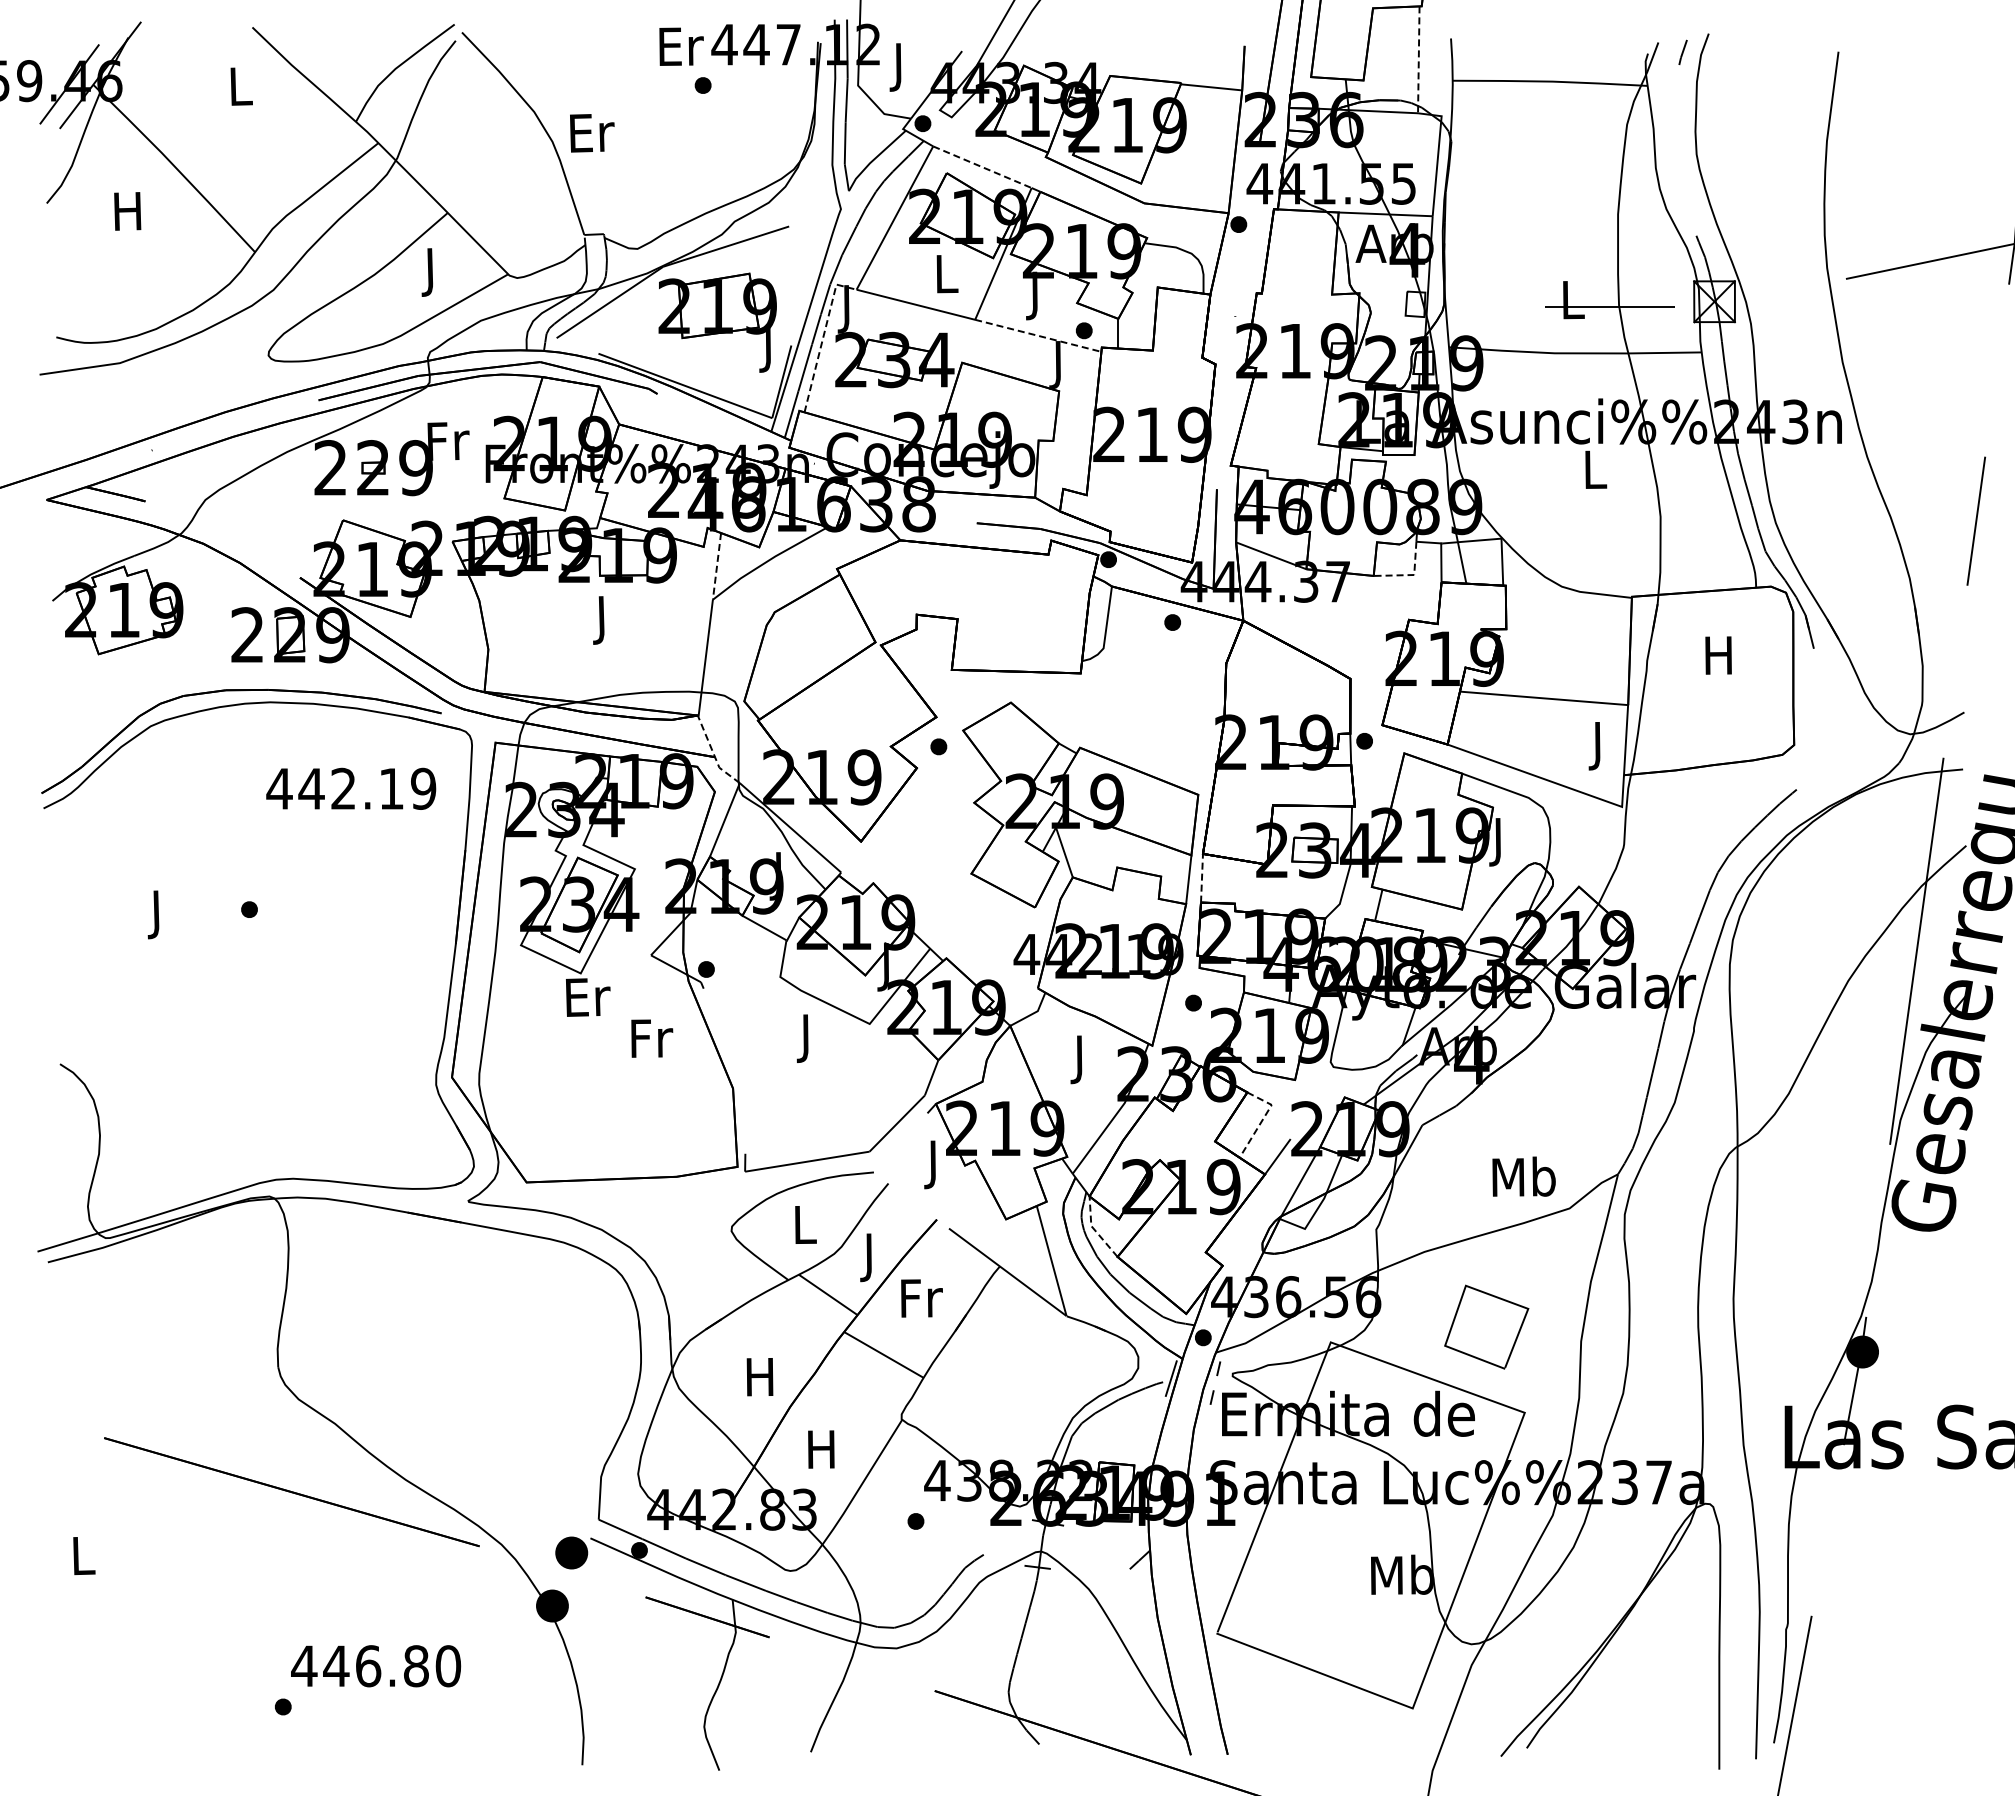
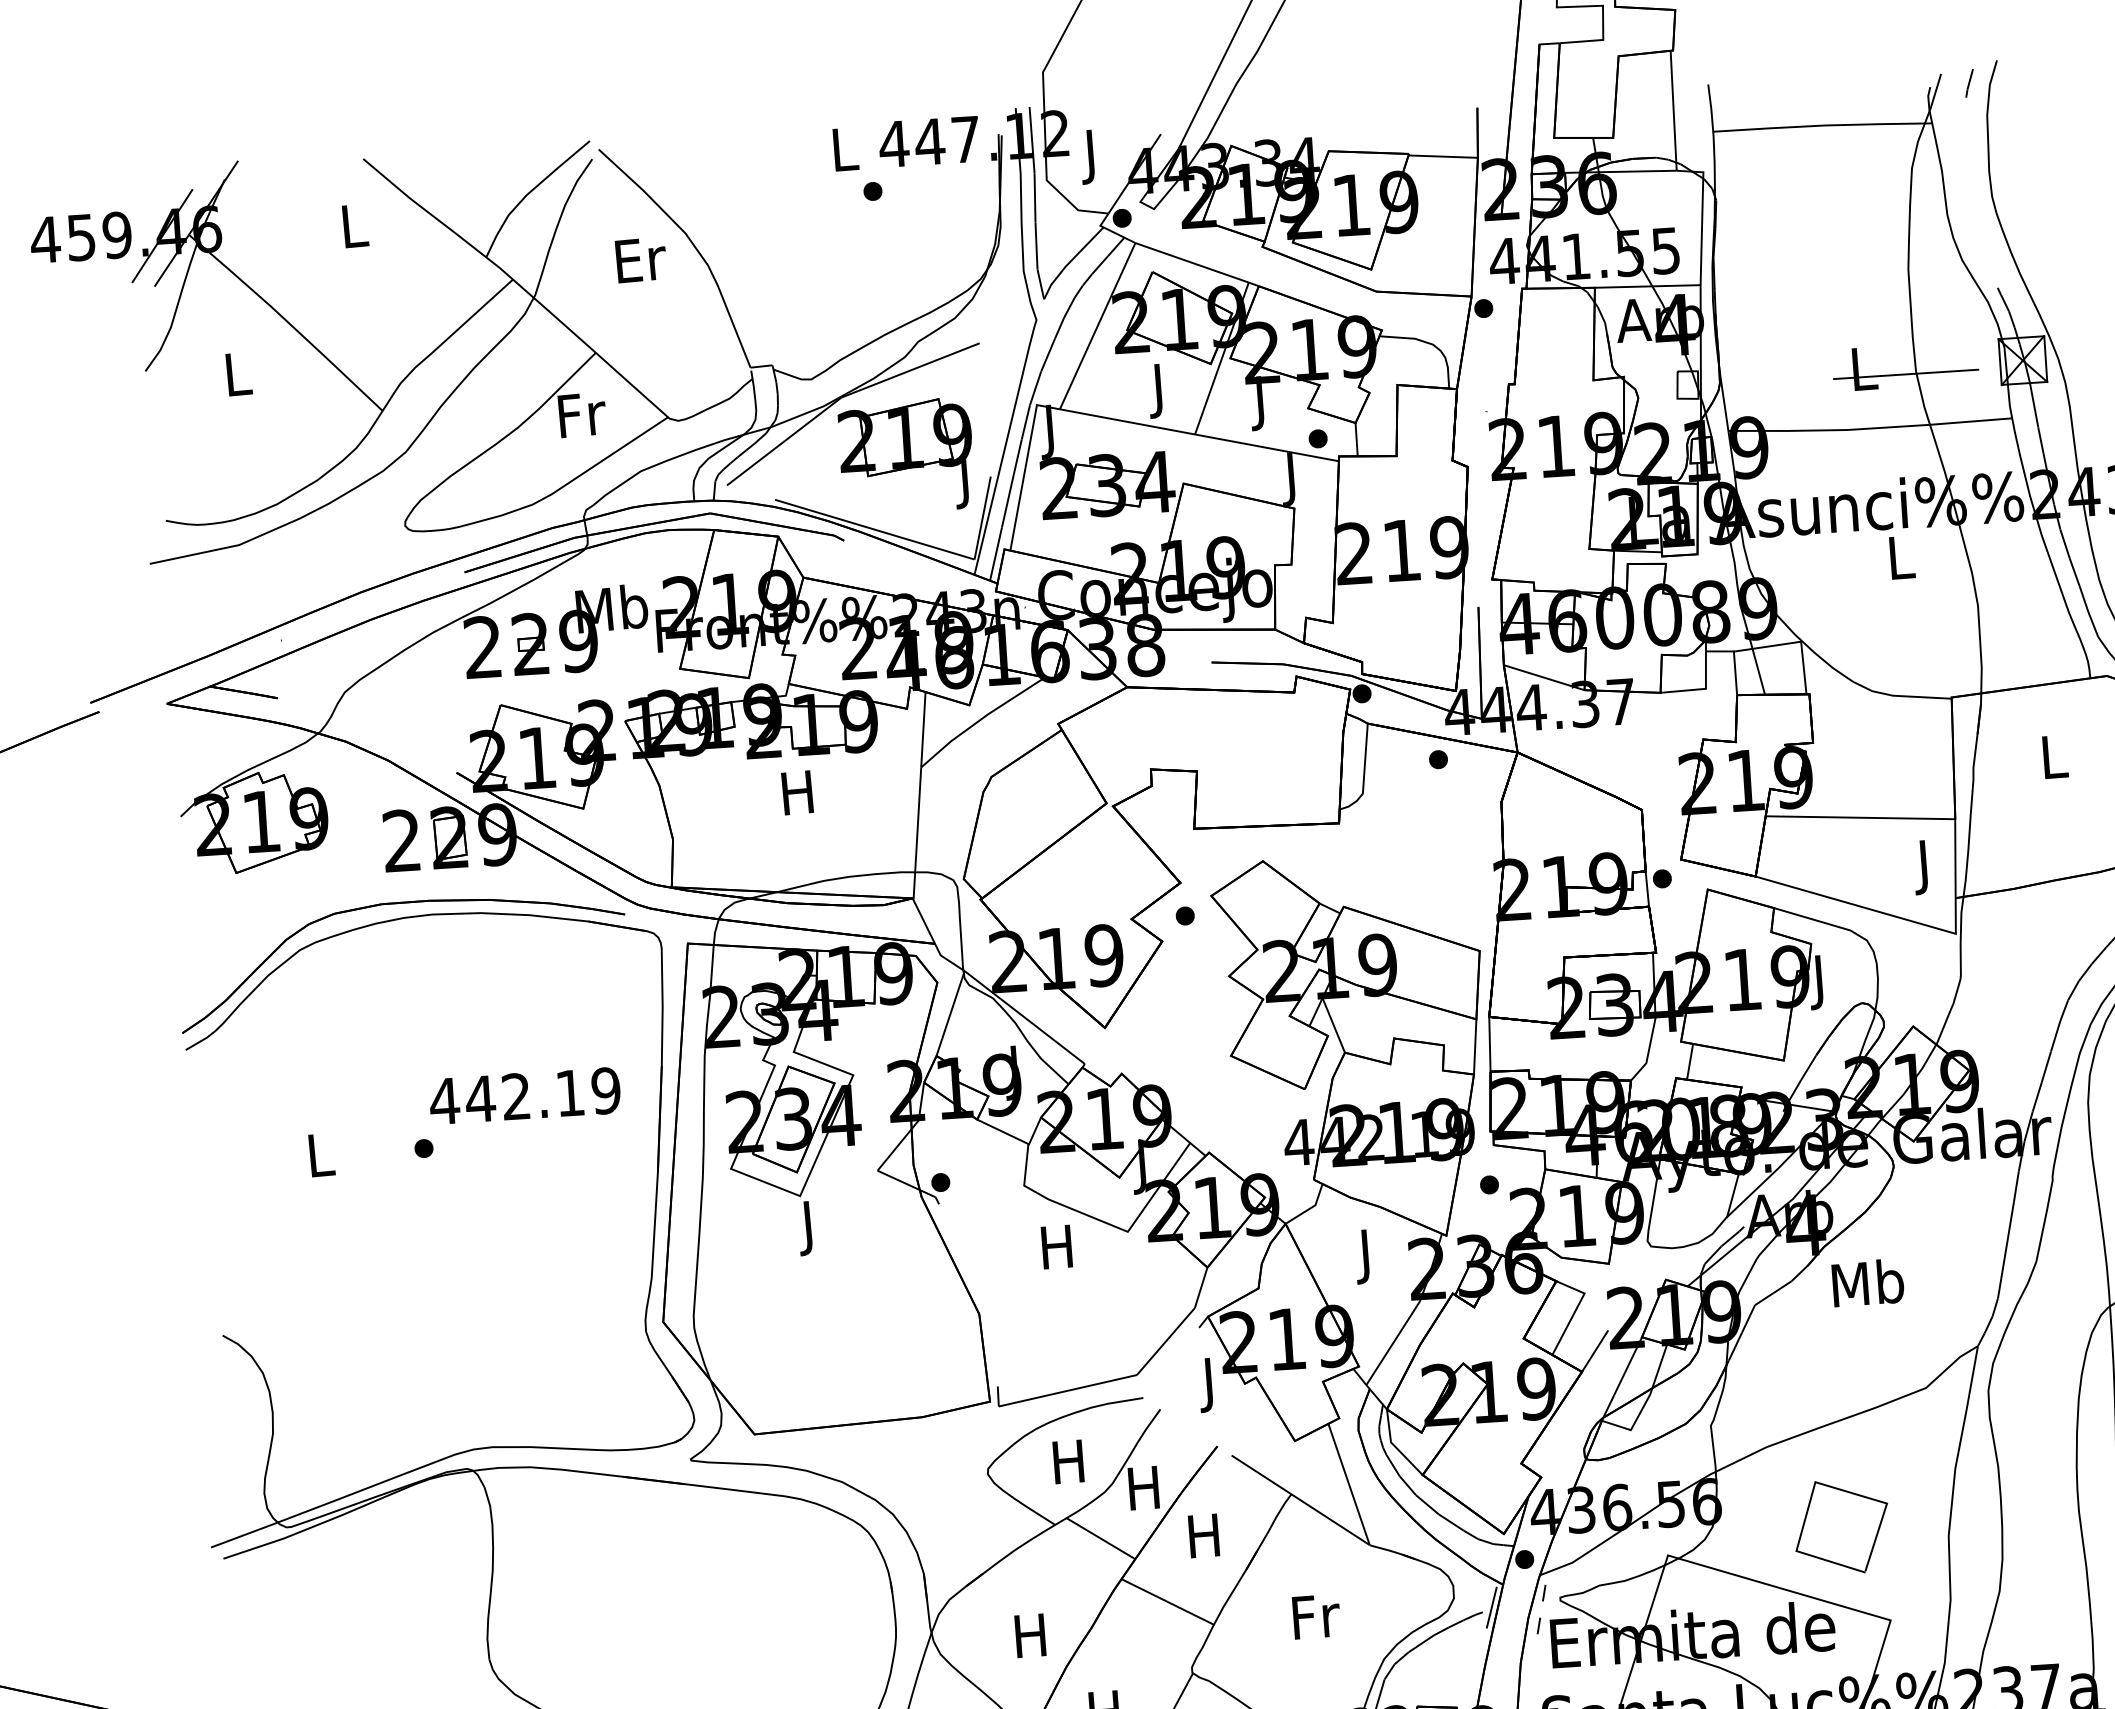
text: (681, 46) -> (845, 149), Er -> L
line: (1418, 60) -> (1673, 111), dashed -> solid
text: (592, 133) -> (641, 260), moved
line: (982, 167) -> (1192, 263), dashed -> solid
text: (127, 211) -> (236, 374), H -> L
text: (432, 272) -> (583, 420), J -> Fr
text: (947, 279) -> (1161, 391), L -> J
line: (1038, 335) -> (1267, 447), dashed -> solid
line: (823, 337) -> (1026, 465), dashed -> solid
text: (447, 440) -> (612, 608), Fr -> Mb
line: (717, 566) -> (923, 729), dashed -> solid
line: (1411, 575) -> (1702, 689), dashed -> solid
text: (601, 619) -> (797, 797), J -> H
text: (1718, 655) -> (2052, 757), H -> L
line: (713, 754) -> (933, 940), dashed -> solid
text: (351, 788) -> (525, 1095), moved
line: (1202, 877) -> (1490, 1043), dashed -> solid
text: (158, 914) -> (322, 1160), J -> L
text: (587, 1002) -> (809, 1228), Er -> J
text: (652, 1038) -> (1316, 1616), moved
text: (805, 1038) -> (1056, 1252), J -> H
line: (1262, 1119) -> (1575, 1310), dashed -> solid
text: (1523, 1176) -> (1867, 1282), moved
text: (803, 1224) -> (1068, 1461), L -> H
line: (1094, 1229) -> (1394, 1445), dashed -> solid
text: (869, 1257) -> (1144, 1493), J -> H
text: (921, 1298) -> (1205, 1535), Fr -> H

